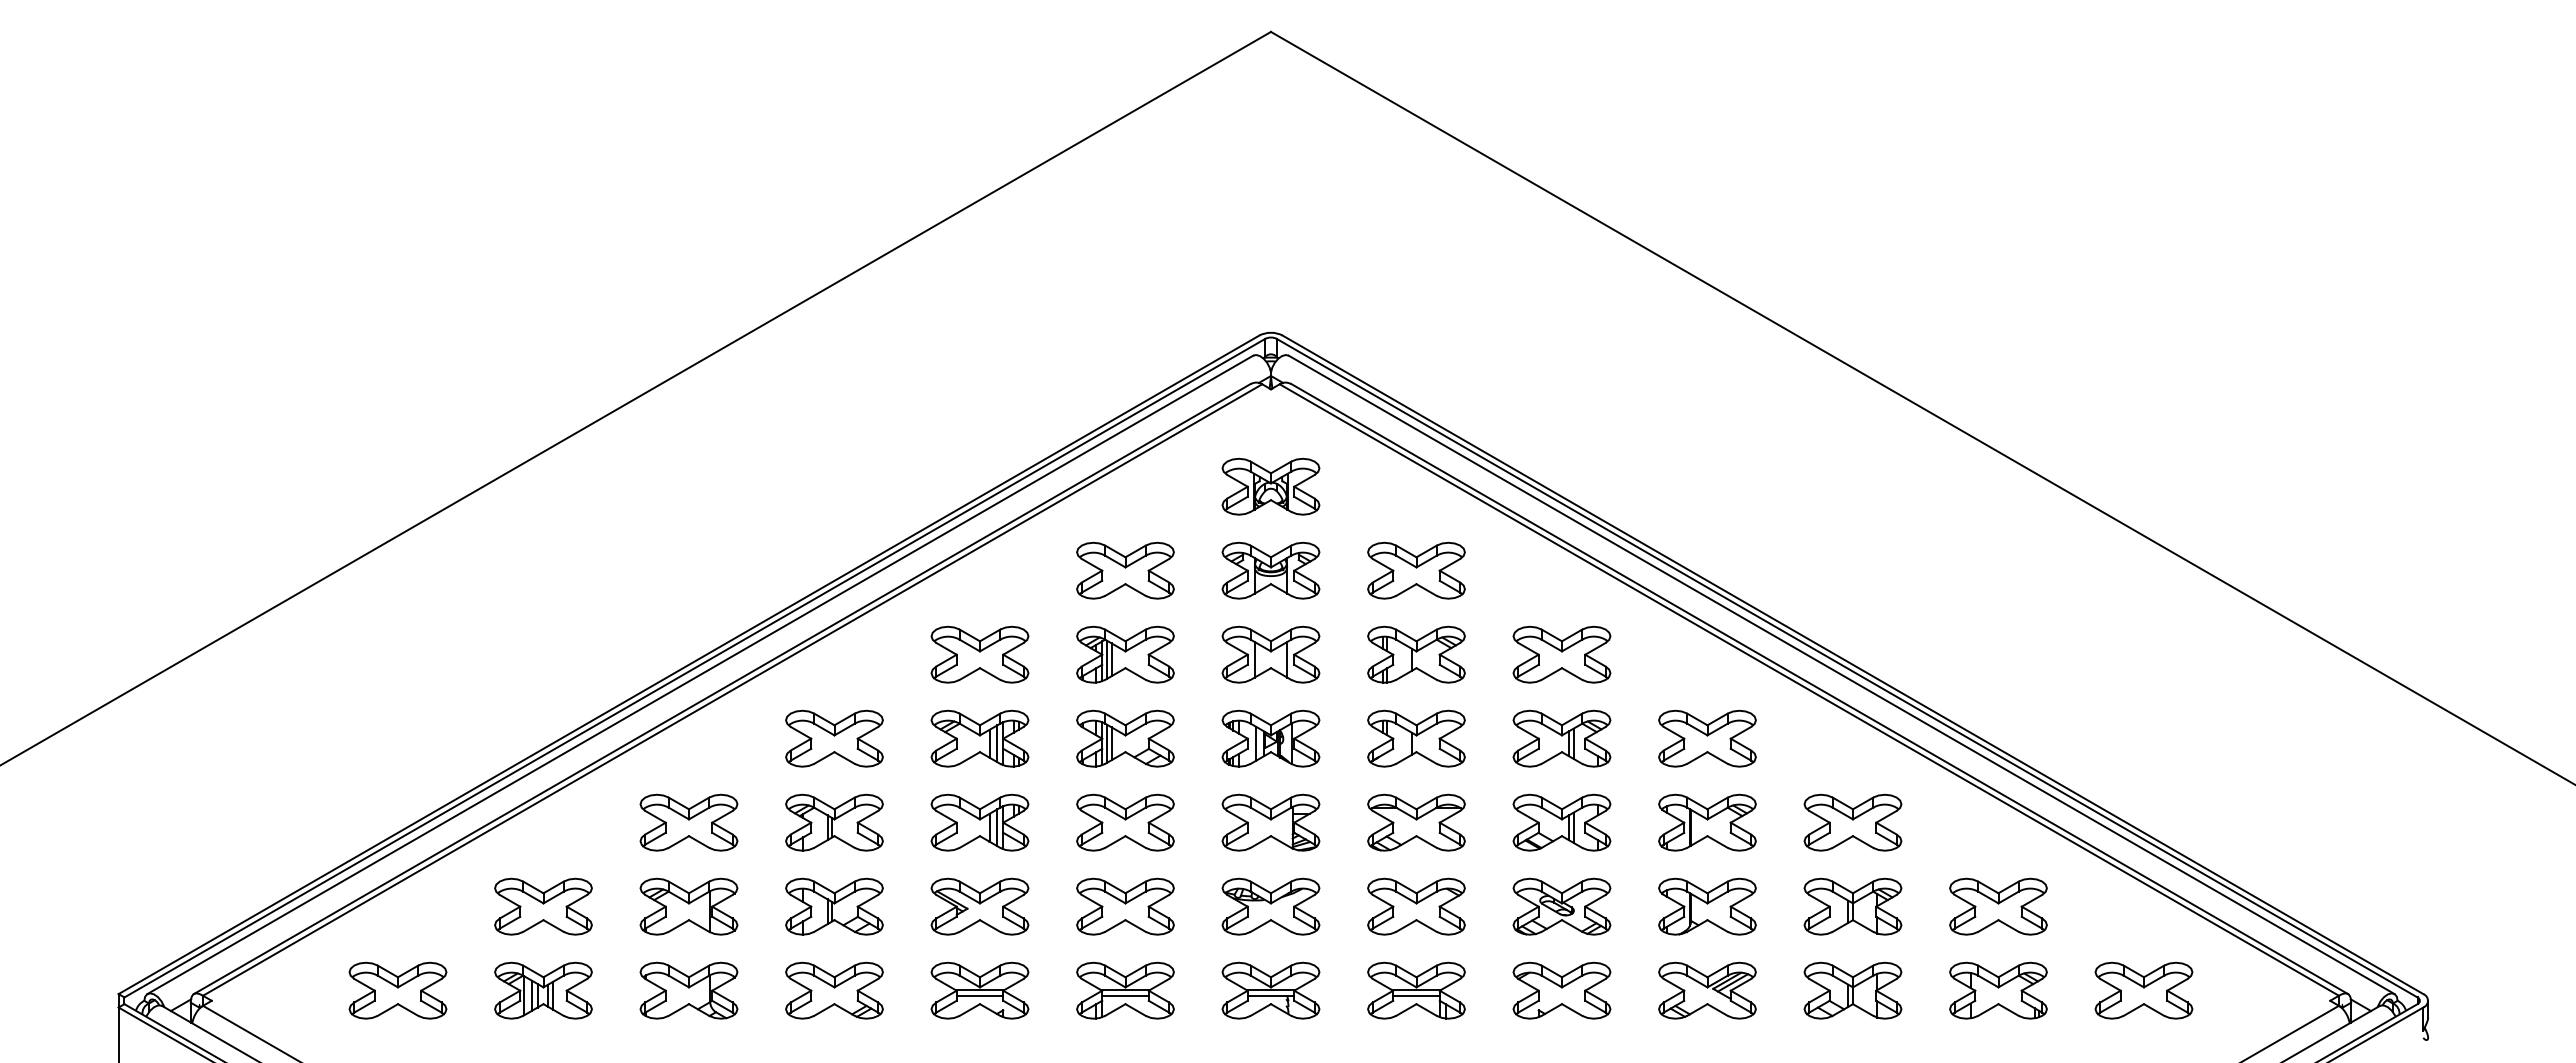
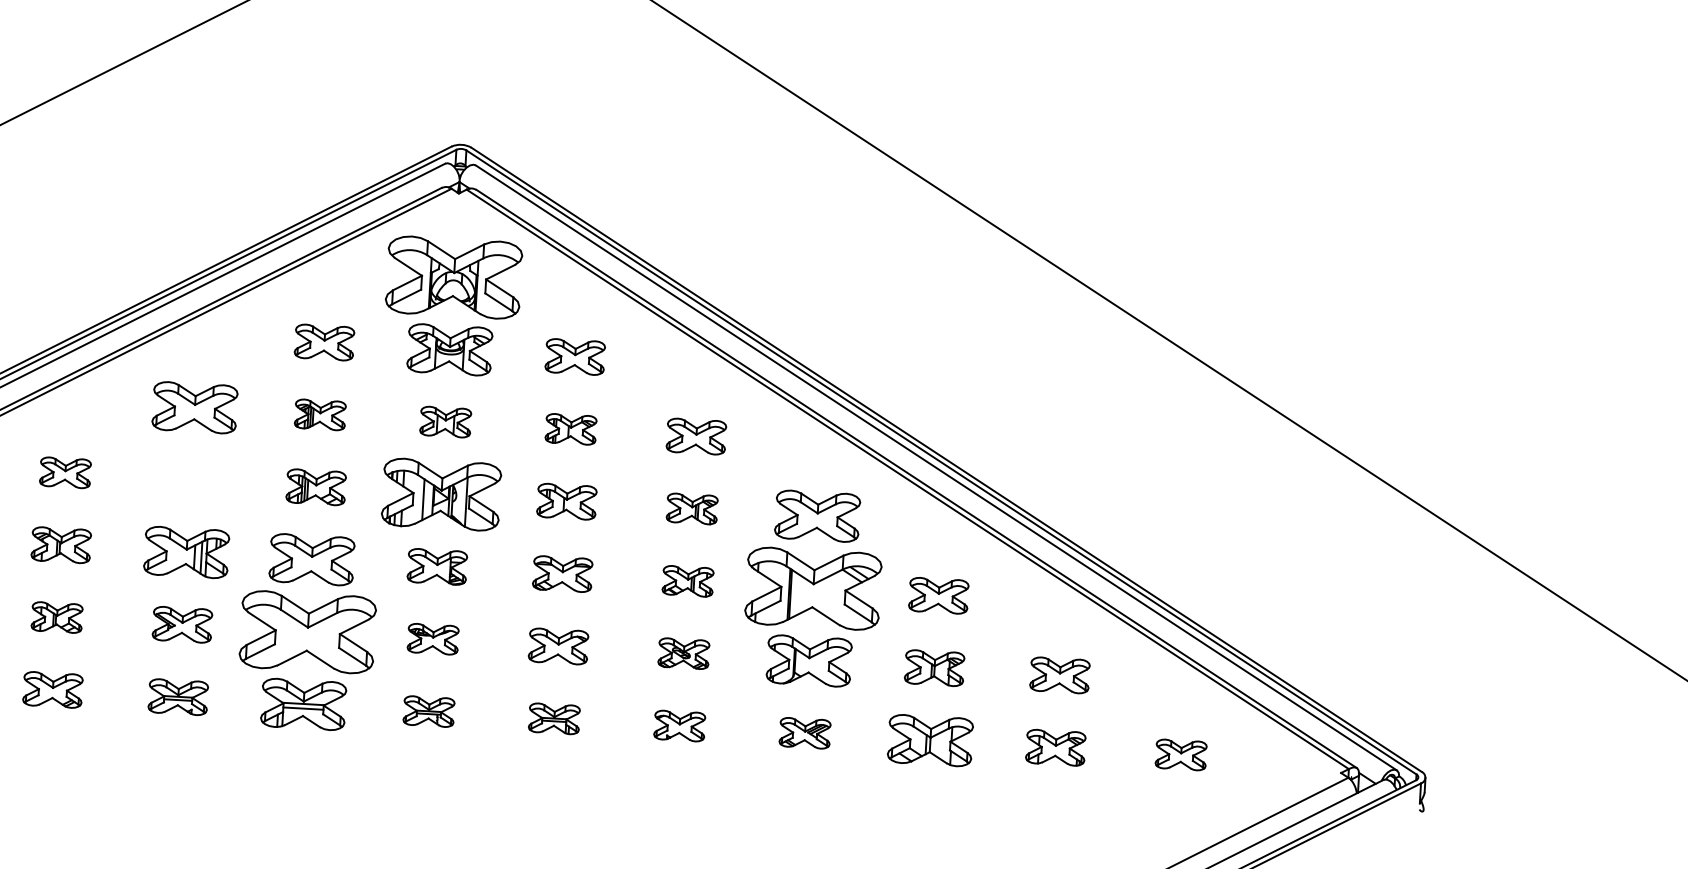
part: (1270, 486) -> (453, 277), size x1.6
part: (1125, 570) -> (324, 342), size x0.7
part: (1416, 570) -> (575, 356), size x0.7
part: (1125, 654) -> (320, 414), size x0.6
part: (1270, 654) -> (445, 421), size x0.6
part: (1416, 654) -> (571, 429), size x0.6
part: (1561, 654) -> (696, 436), size x0.7
part: (834, 738) -> (65, 472), size x0.6
part: (979, 738) -> (190, 479), removed
part: (1125, 738) -> (316, 487), size x0.7
part: (1270, 738) -> (441, 494), size x1.4
part: (1416, 738) -> (566, 501), size x0.7
part: (1561, 738) -> (691, 508), size x0.6
part: (834, 822) -> (61, 545), size x0.7
part: (1270, 822) -> (436, 566), size x0.7
part: (1416, 822) -> (562, 573), size x0.7
part: (1561, 822) -> (687, 581), size x0.6
part: (1707, 822) -> (813, 588), size x1.6
part: (1852, 822) -> (938, 595), size x0.7
part: (834, 906) -> (57, 617), size x0.6
part: (979, 906) -> (182, 624), size x0.7
part: (1125, 906) -> (307, 631), size x1.6
part: (1270, 906) -> (432, 639), size x0.6
part: (1416, 906) -> (558, 646), size x0.7
part: (1561, 906) -> (683, 653), size x0.6
part: (1852, 906) -> (934, 668), size x0.7
part: (1998, 906) -> (1060, 675), size x0.7
part: (834, 990) -> (52, 689), size x0.7
part: (979, 990) -> (177, 697), size x0.7
part: (1270, 990) -> (428, 711), size x0.6
part: (1416, 990) -> (554, 718), size x0.6
part: (1561, 990) -> (679, 725), size x0.6
part: (1707, 990) -> (805, 733), size x0.6
part: (1998, 990) -> (1055, 747), size x0.7
part: (2143, 990) -> (1180, 754), size x0.6

